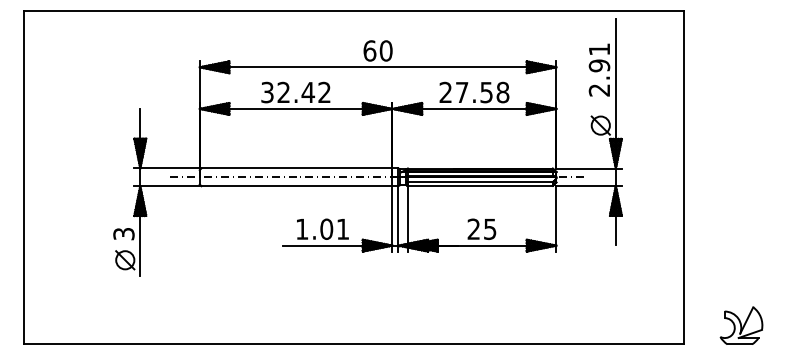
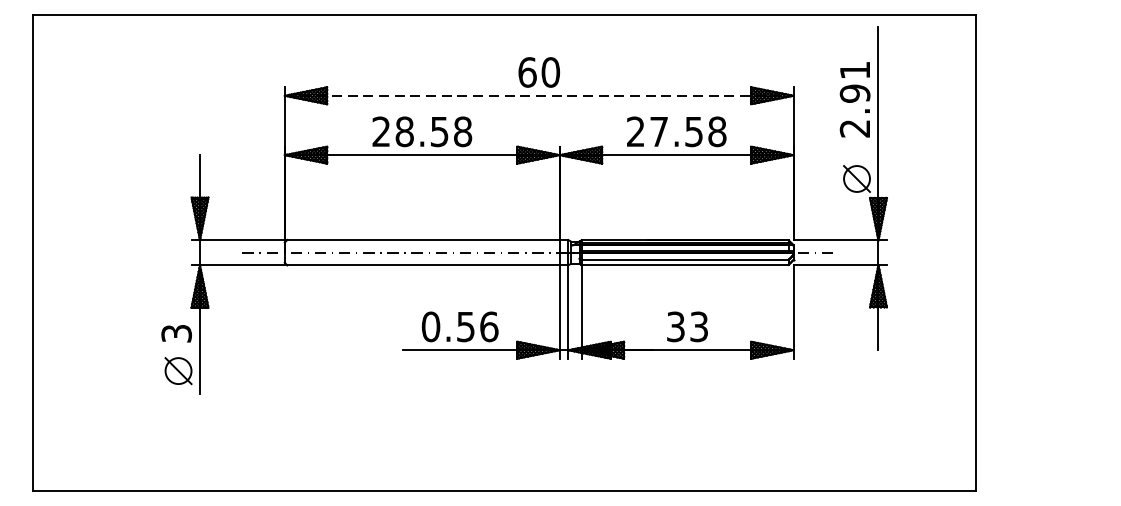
line: (378, 67) -> (539, 96), solid -> dashed
text: (296, 92) -> (422, 131), 32.42 -> 28.58
text: (322, 228) -> (459, 325), 1.01 -> 0.56
text: (481, 228) -> (686, 325), 25 -> 33
part: (741, 325) -> (1057, 464), removed

